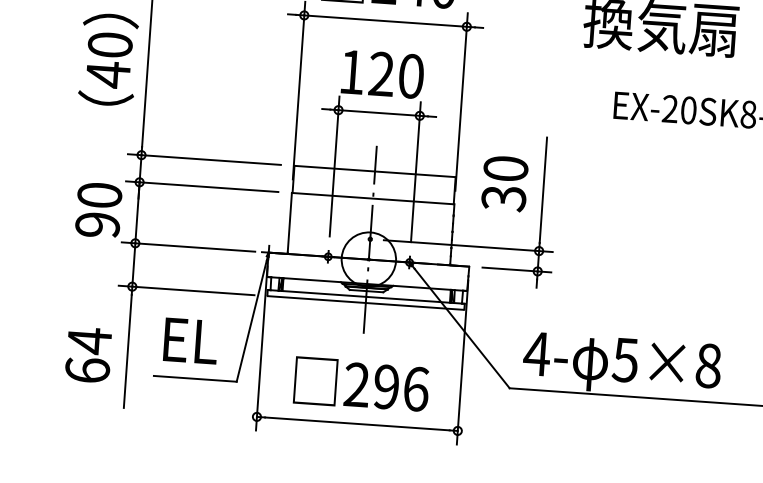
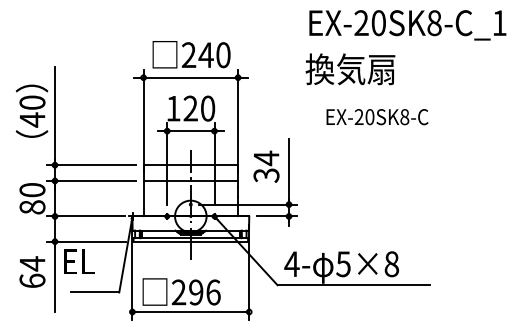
text: (505, 169) -> (266, 158), 30 -> 34
text: (97, 225) -> (32, 207), 90 -> 80
text: (191, 340) -> (79, 261), moved
text: (88, 354) -> (32, 271), moved
text: (361, 383) -> (181, 291), moved

